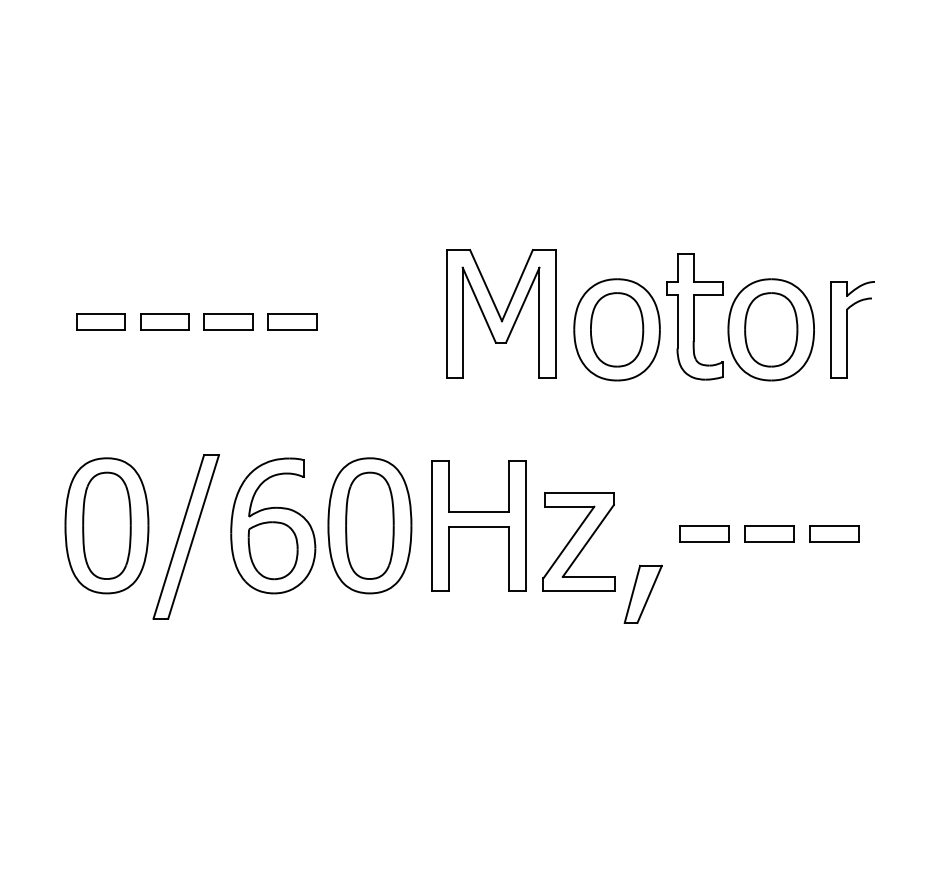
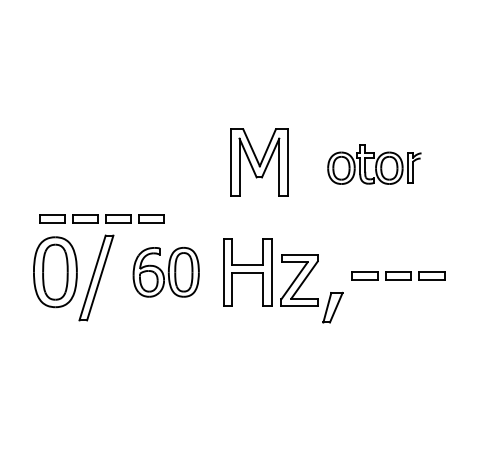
part: (723, 317) -> (374, 164), size x0.6
part: (195, 321) -> (101, 218), moved
part: (319, 526) -> (165, 272), size x0.7

